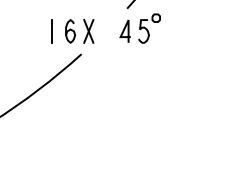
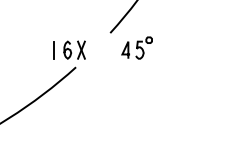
part: (139, 27) -> (136, 47), moved

